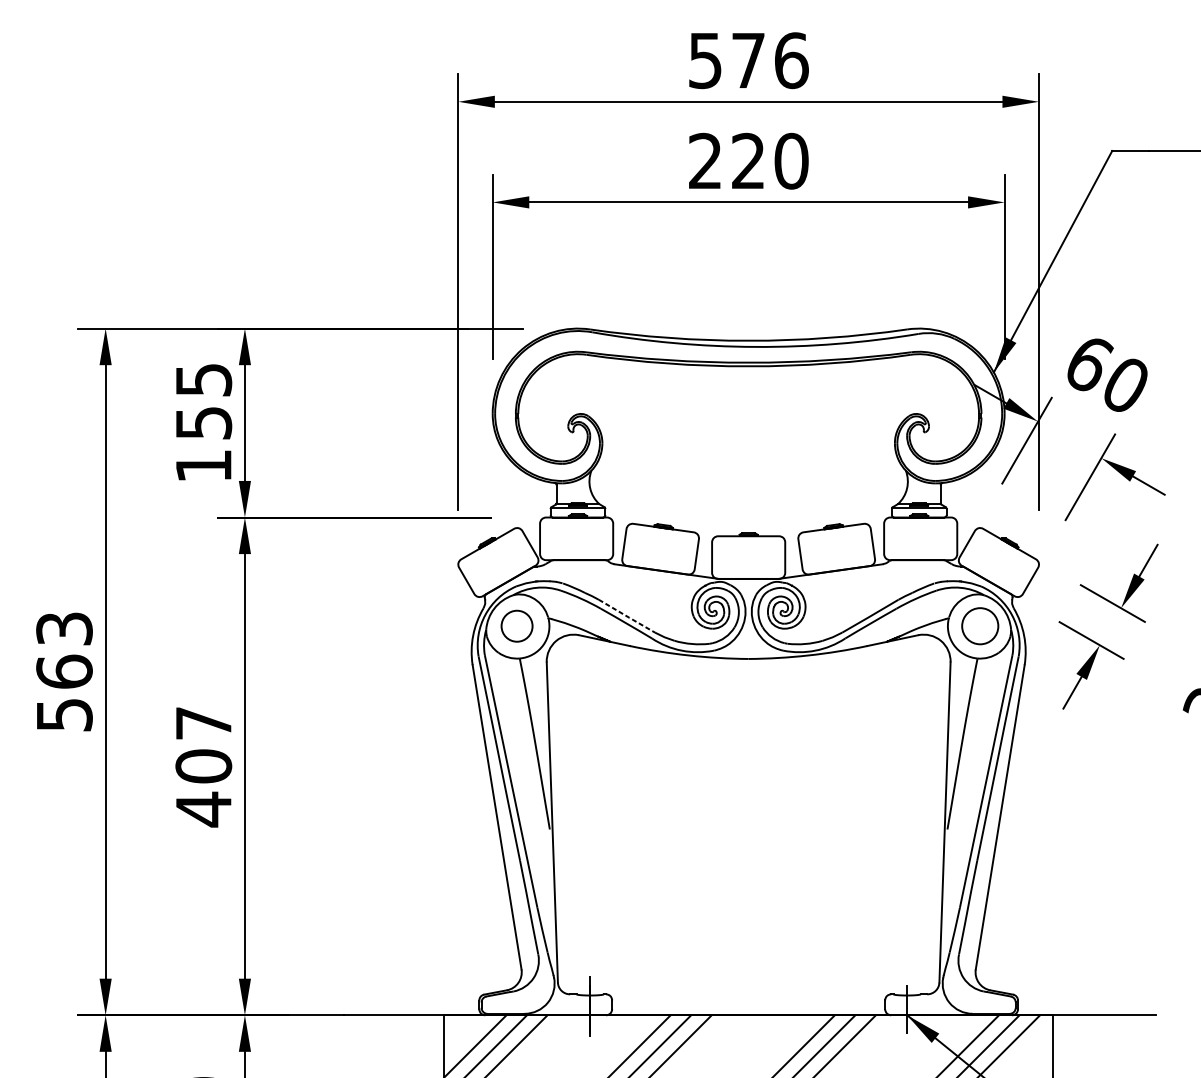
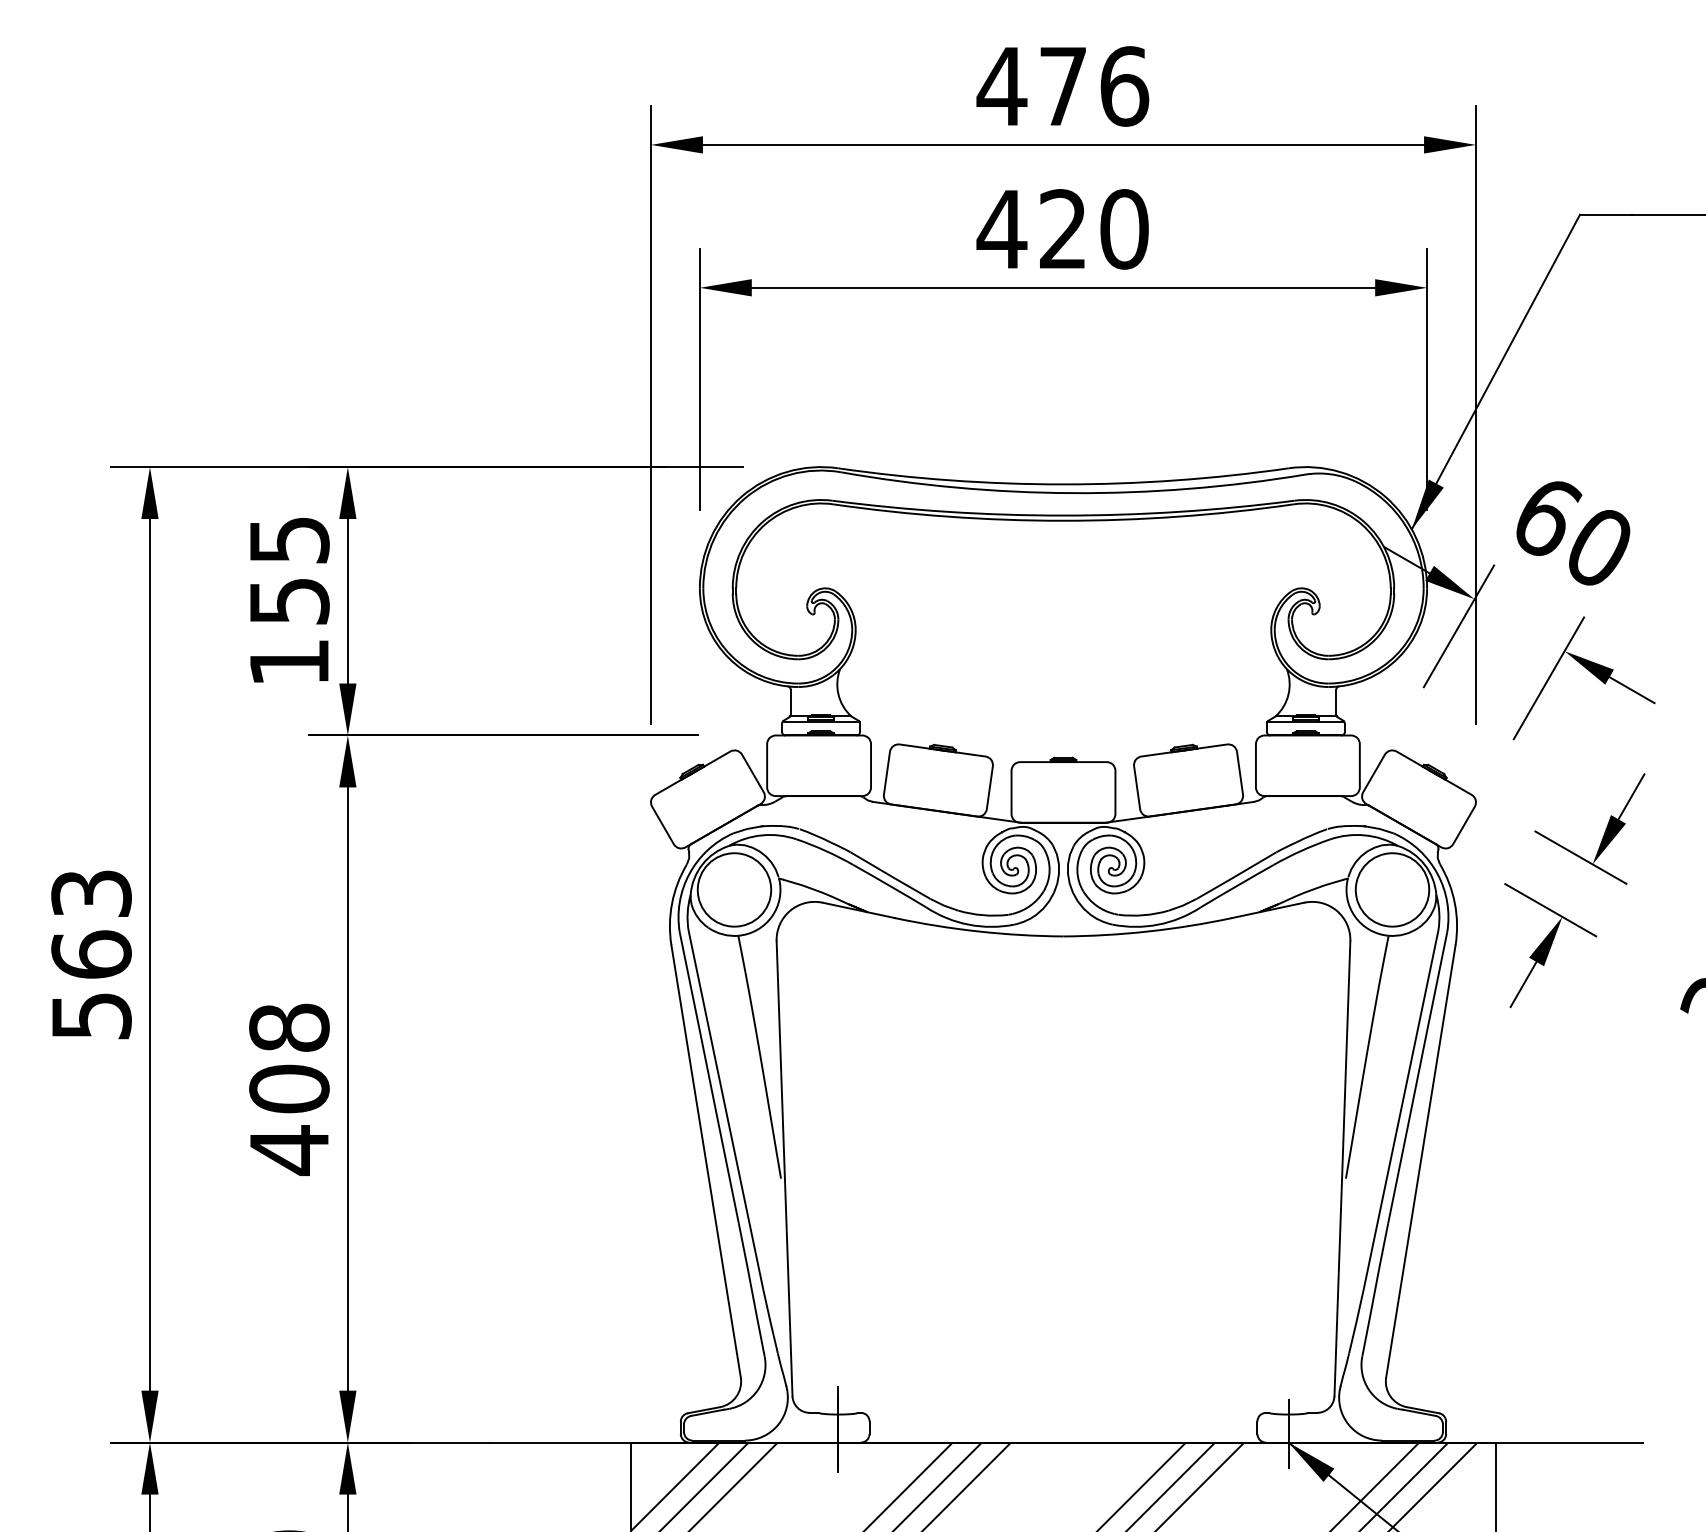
text: (705, 60) -> (1001, 86), 576 -> 476
text: (705, 160) -> (1001, 228), 220 -> 420
line: (627, 616) -> (891, 876), dashed -> solid
circle: (517, 625) -> (734, 889), size x1.67
circle: (980, 625) -> (1392, 889), size x1.43
text: (203, 723) -> (289, 1027), 407 -> 408

